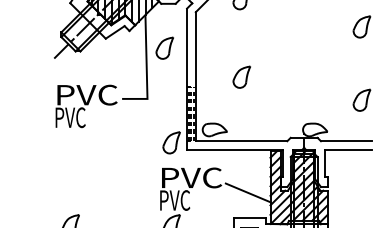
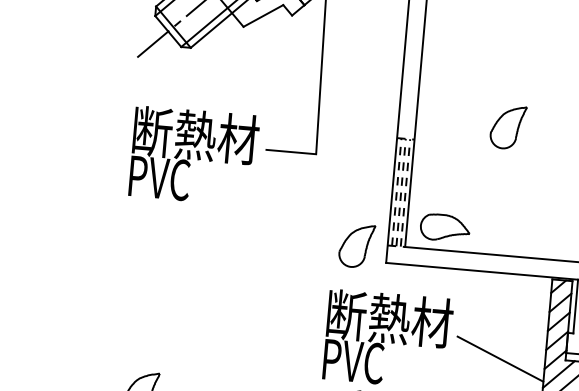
part: (164, 47) -> (359, 54), removed
text: (86, 94) -> (195, 134), PVC -> 断熱材
text: (191, 177) -> (390, 318), PVC -> 断熱材

